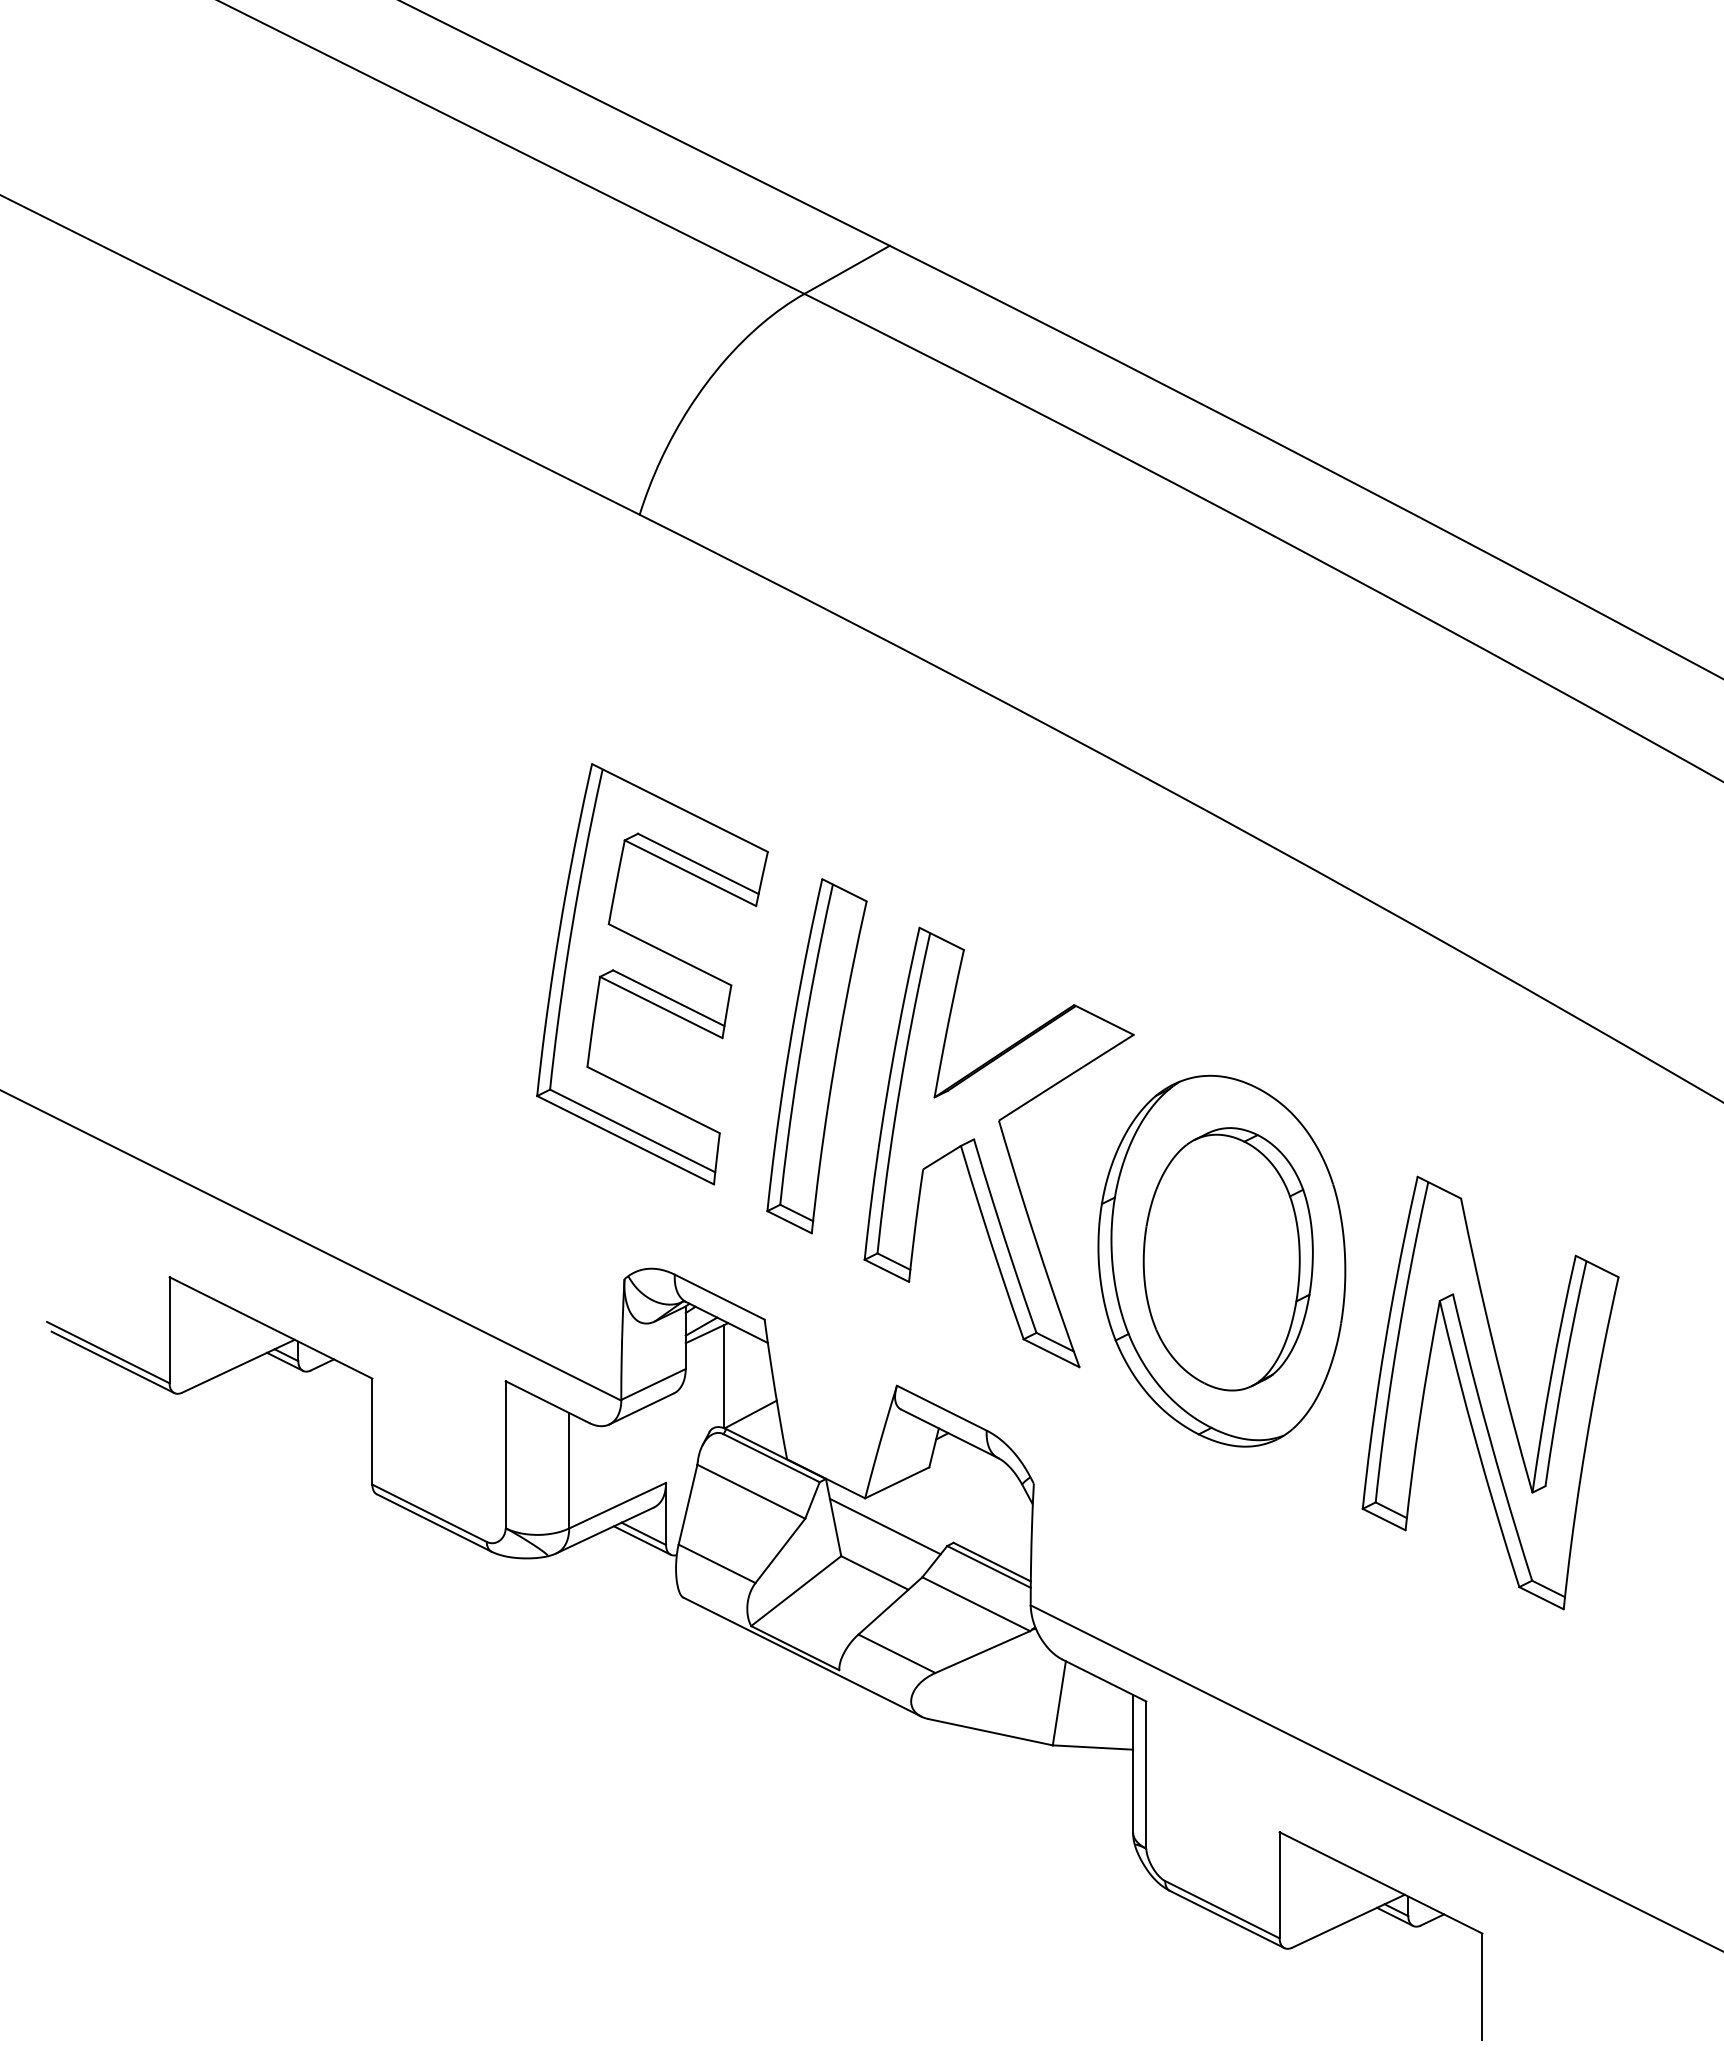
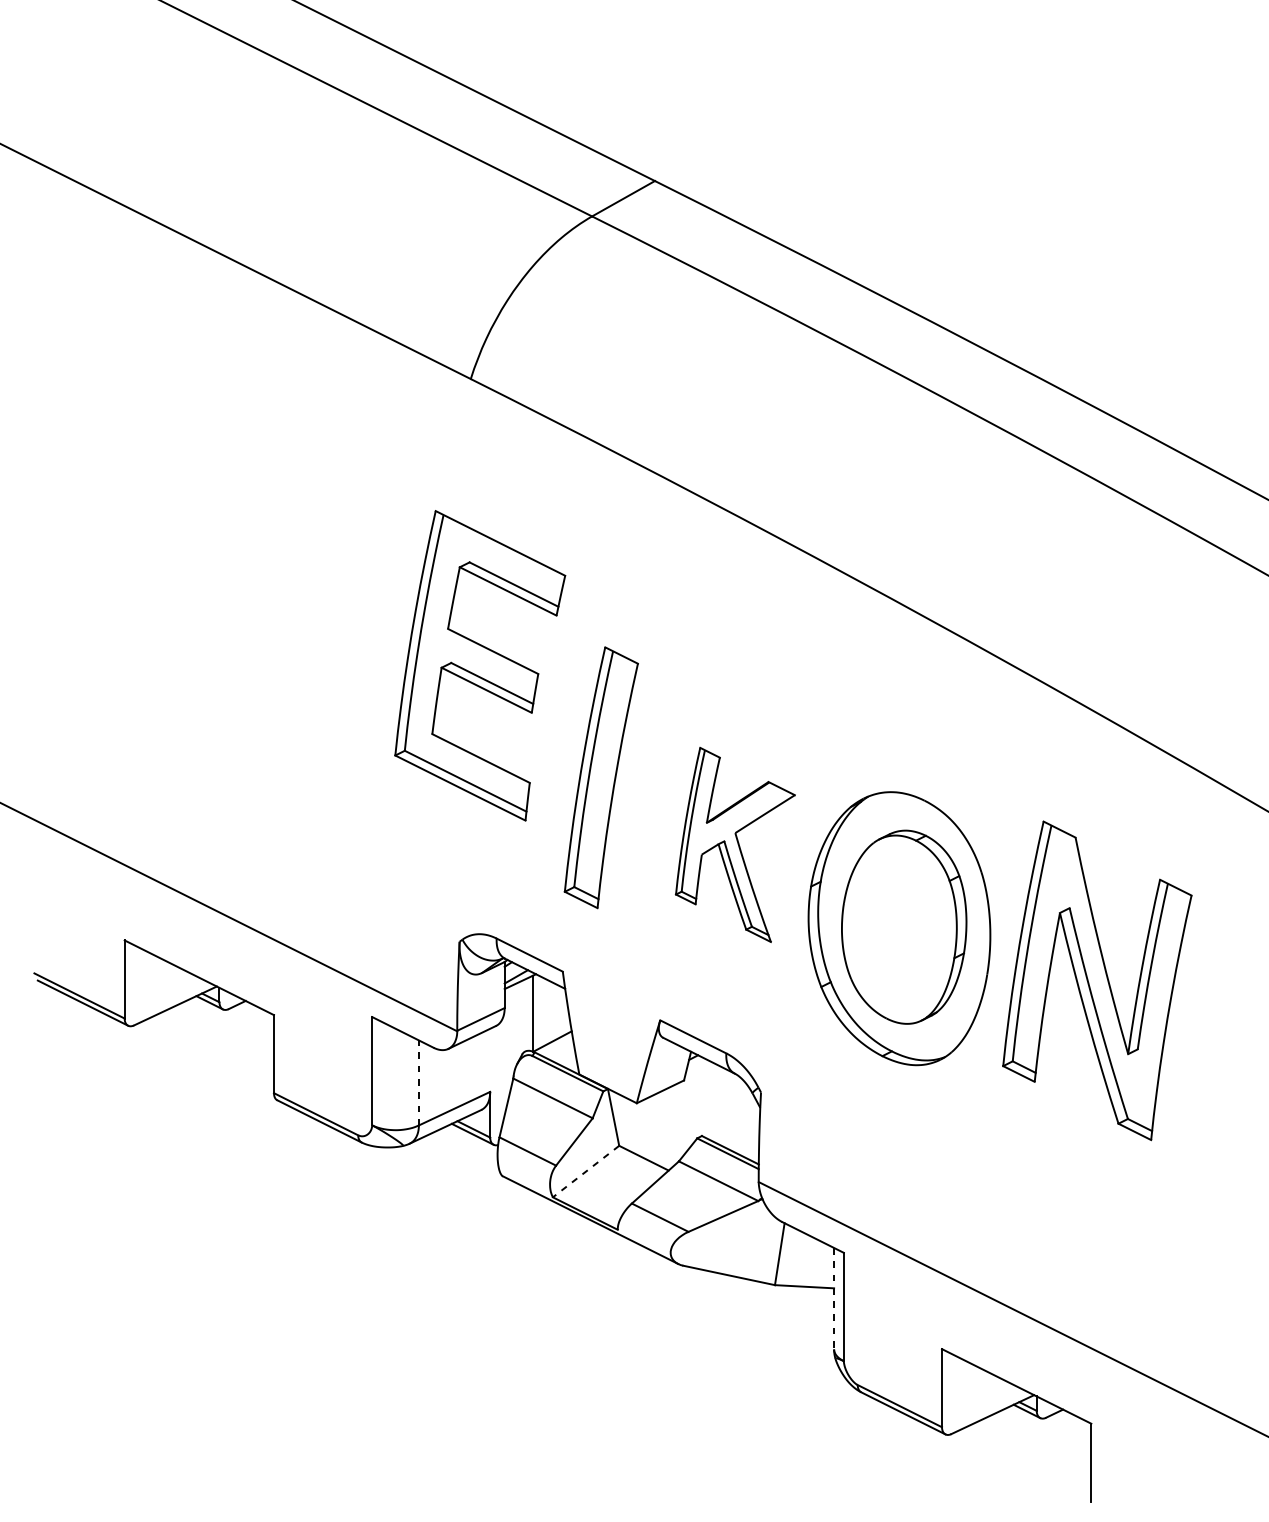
part: (652, 974) -> (480, 666), moved
part: (998, 1147) -> (735, 844), size x0.6
part: (1490, 1392) -> (1097, 980), moved
line: (569, 1470) -> (419, 1082), solid -> dashed
line: (884, 1526) -> (651, 1123), removed
line: (796, 1591) -> (586, 1171), solid -> dashed
line: (1133, 1763) -> (834, 1298), solid -> dashed

